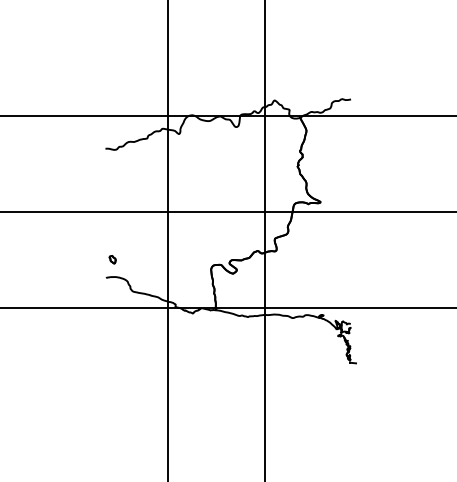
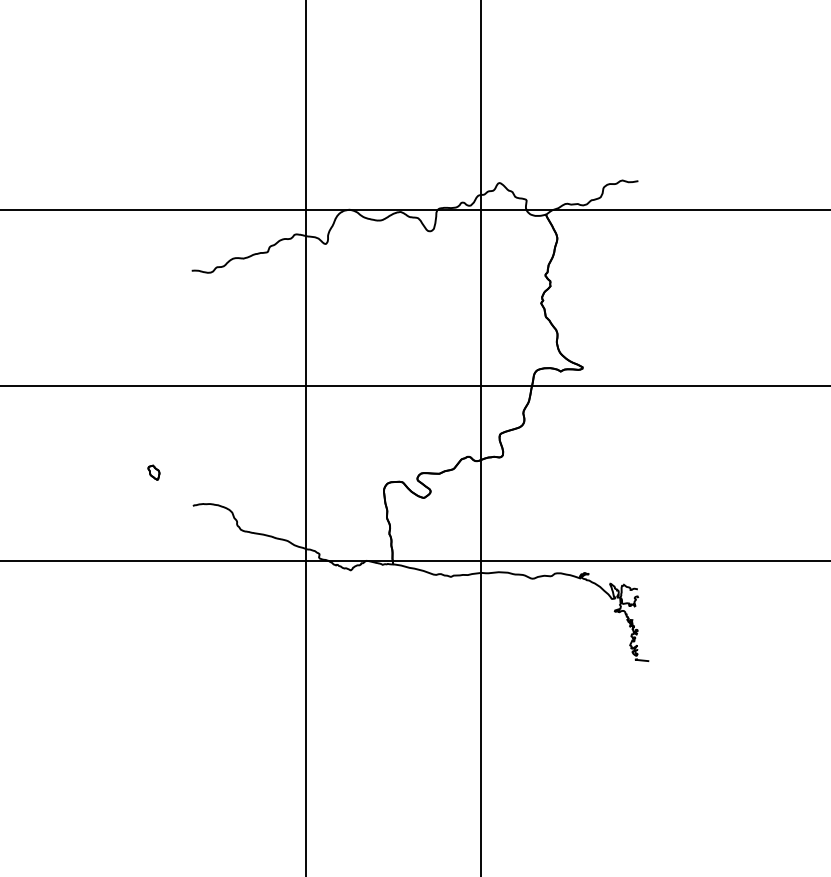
part: (112, 259) -> (153, 472), moved

